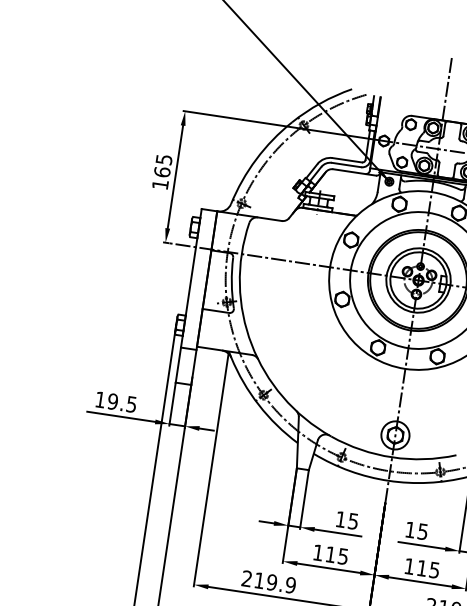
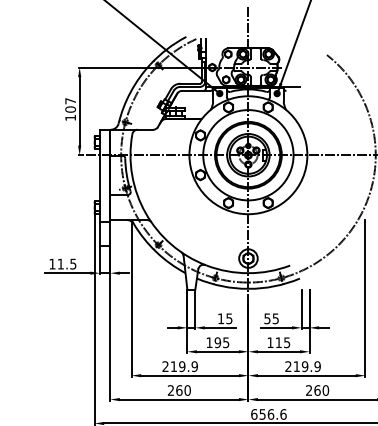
text: (162, 166) -> (70, 105), 165 -> 107
text: (112, 400) -> (60, 263), 19.5 -> 11.5
text: (410, 529) -> (267, 318), 15 -> 55
text: (330, 554) -> (217, 342), 115 -> 195

